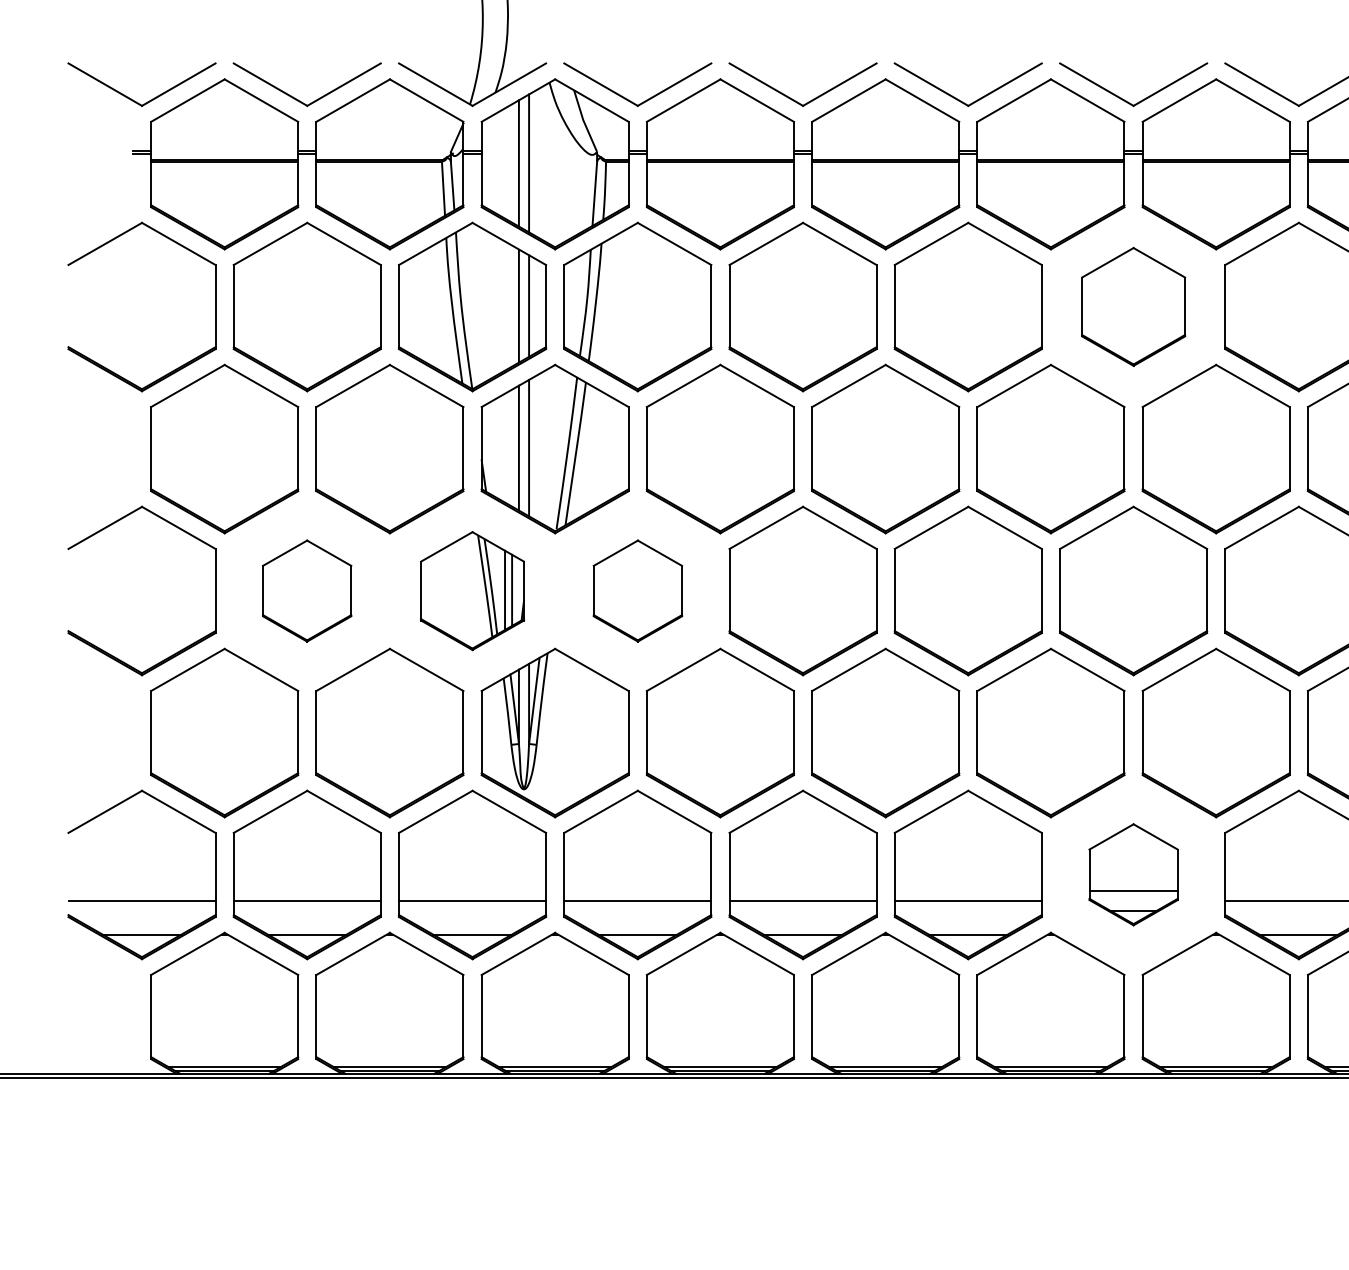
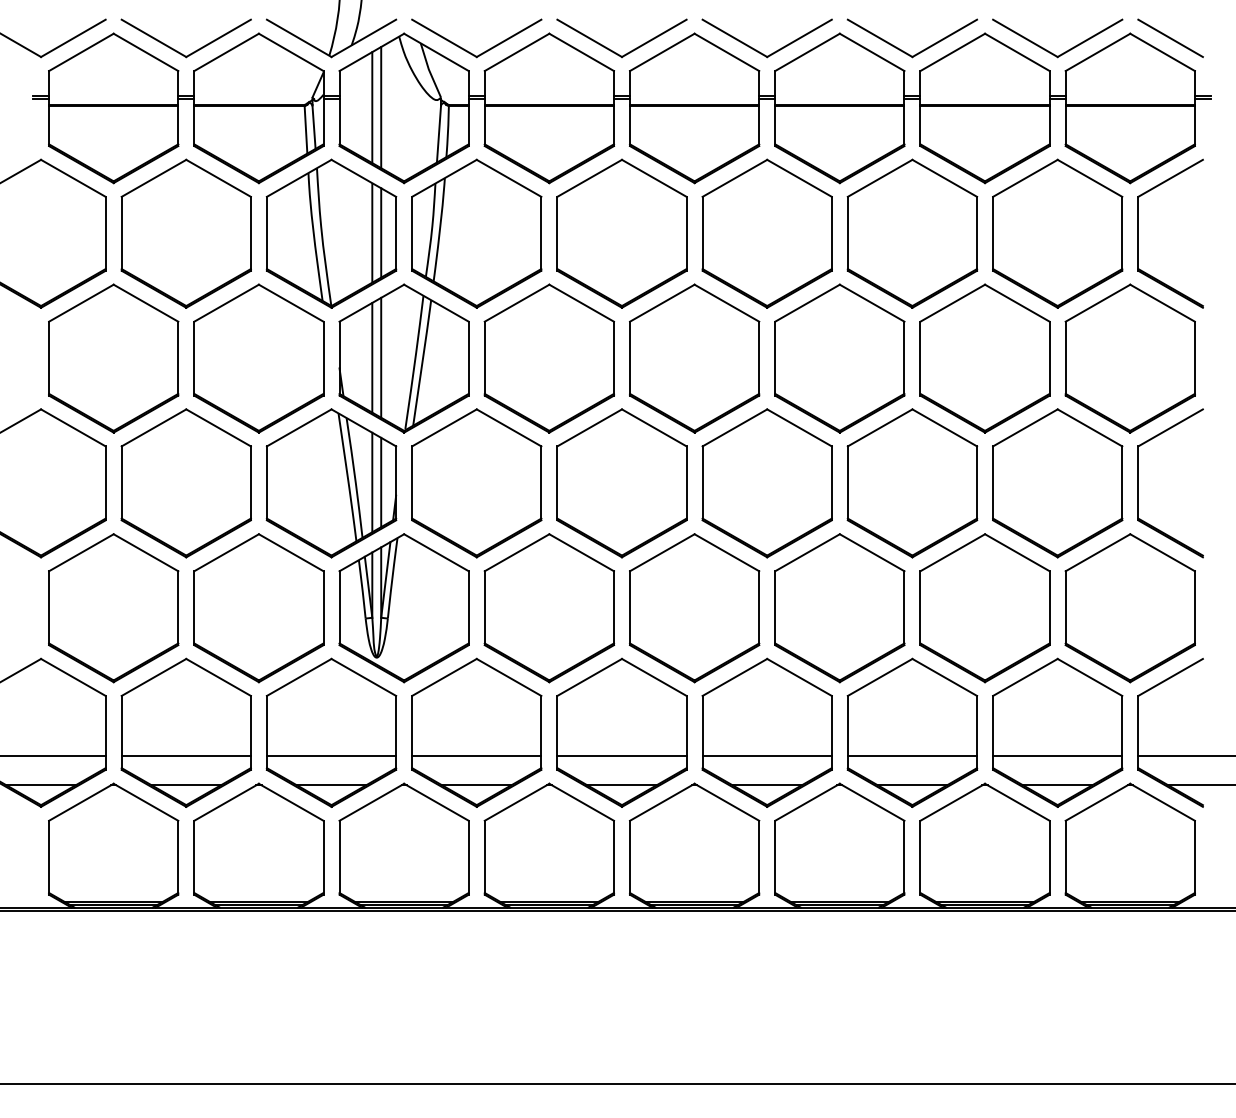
part: (1133, 306) -> (912, 233), size x1.43
part: (306, 591) -> (185, 483), size x1.67
part: (472, 591) -> (331, 483), size x1.43
part: (637, 591) -> (476, 483), size x1.67
part: (1133, 874) -> (912, 732), size x1.67

